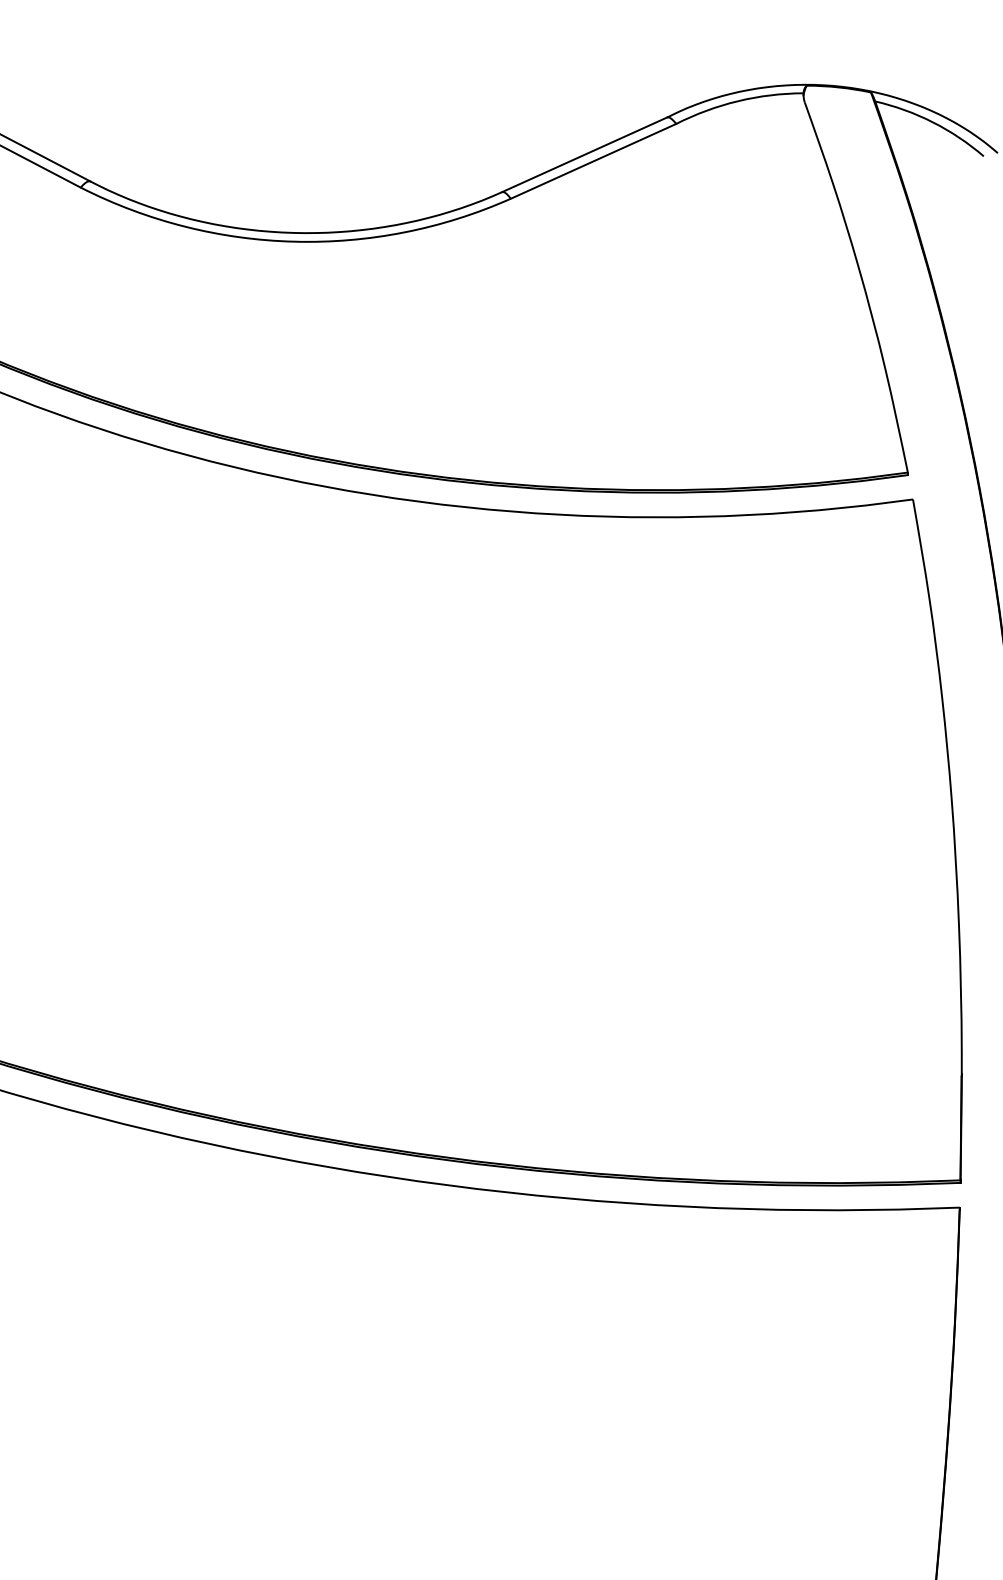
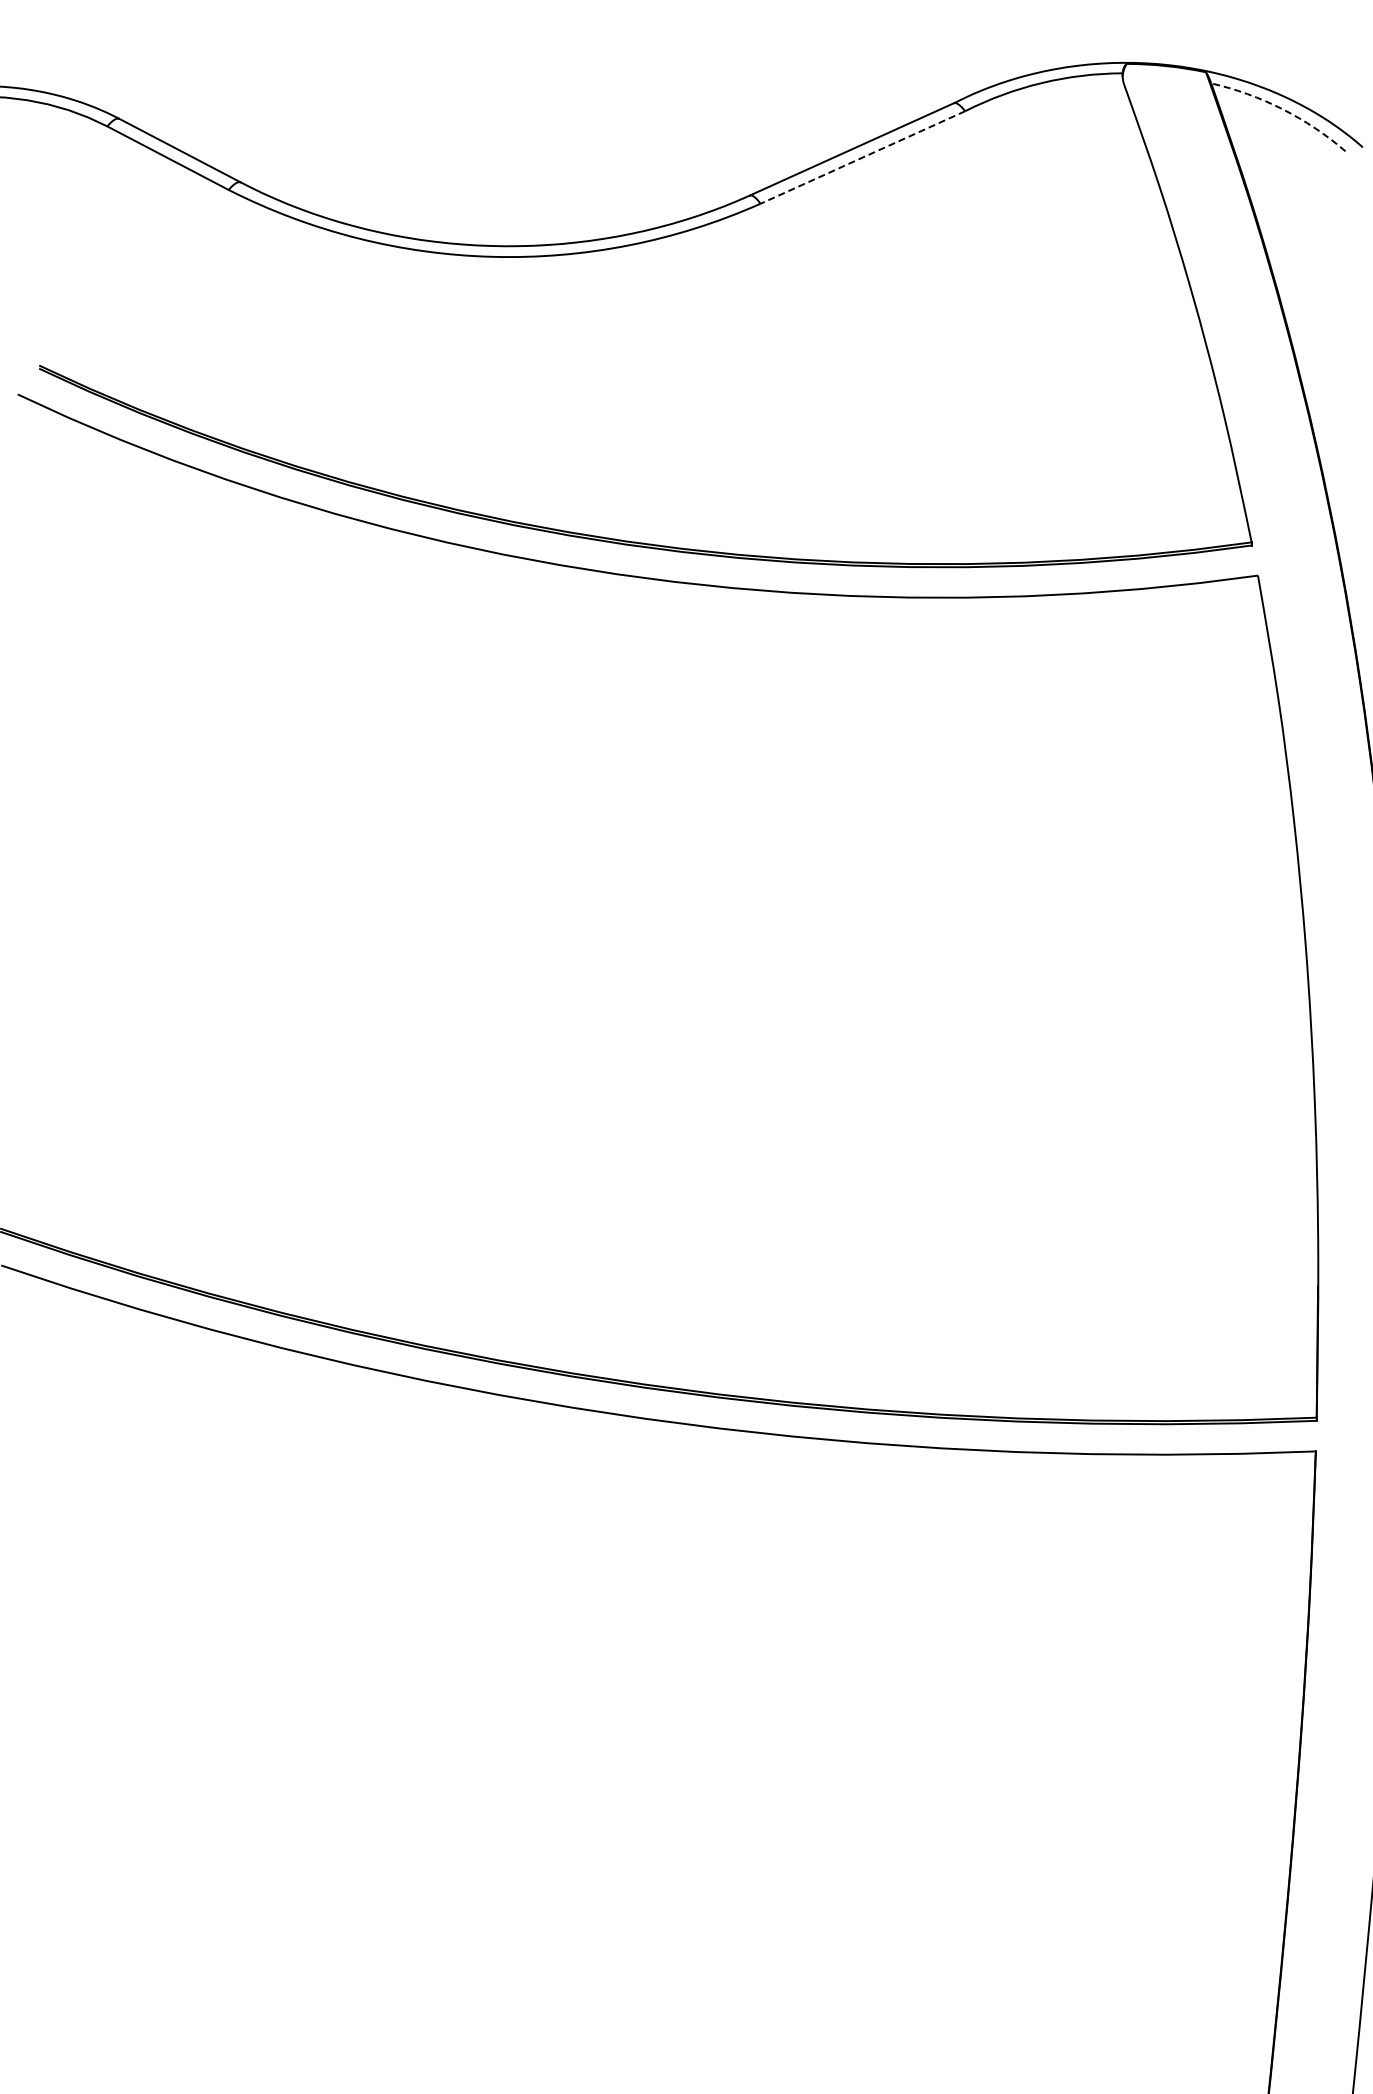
arc: (932, 122) -> (1282, 109), solid -> dashed
line: (593, 161) -> (862, 157), solid -> dashed

